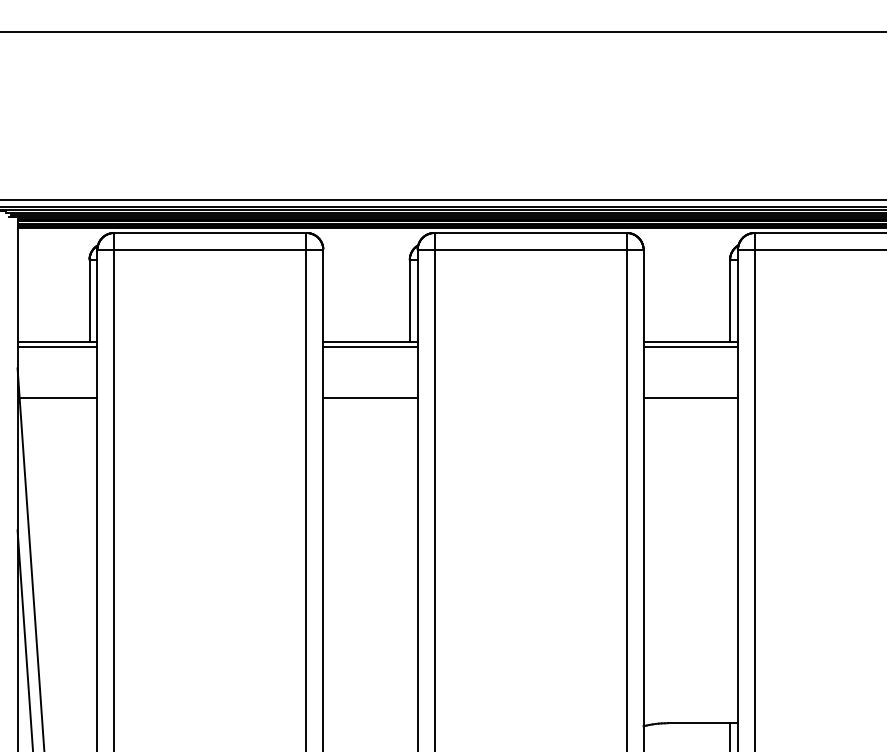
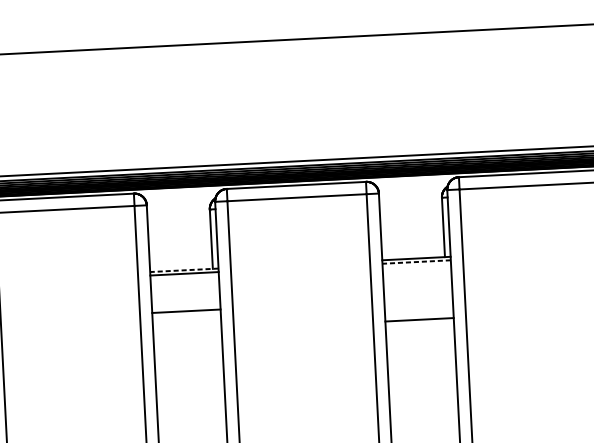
line: (369, 341) -> (183, 269), solid -> dashed
line: (690, 346) -> (416, 261), solid -> dashed
line: (690, 398) -> (419, 319), moved

